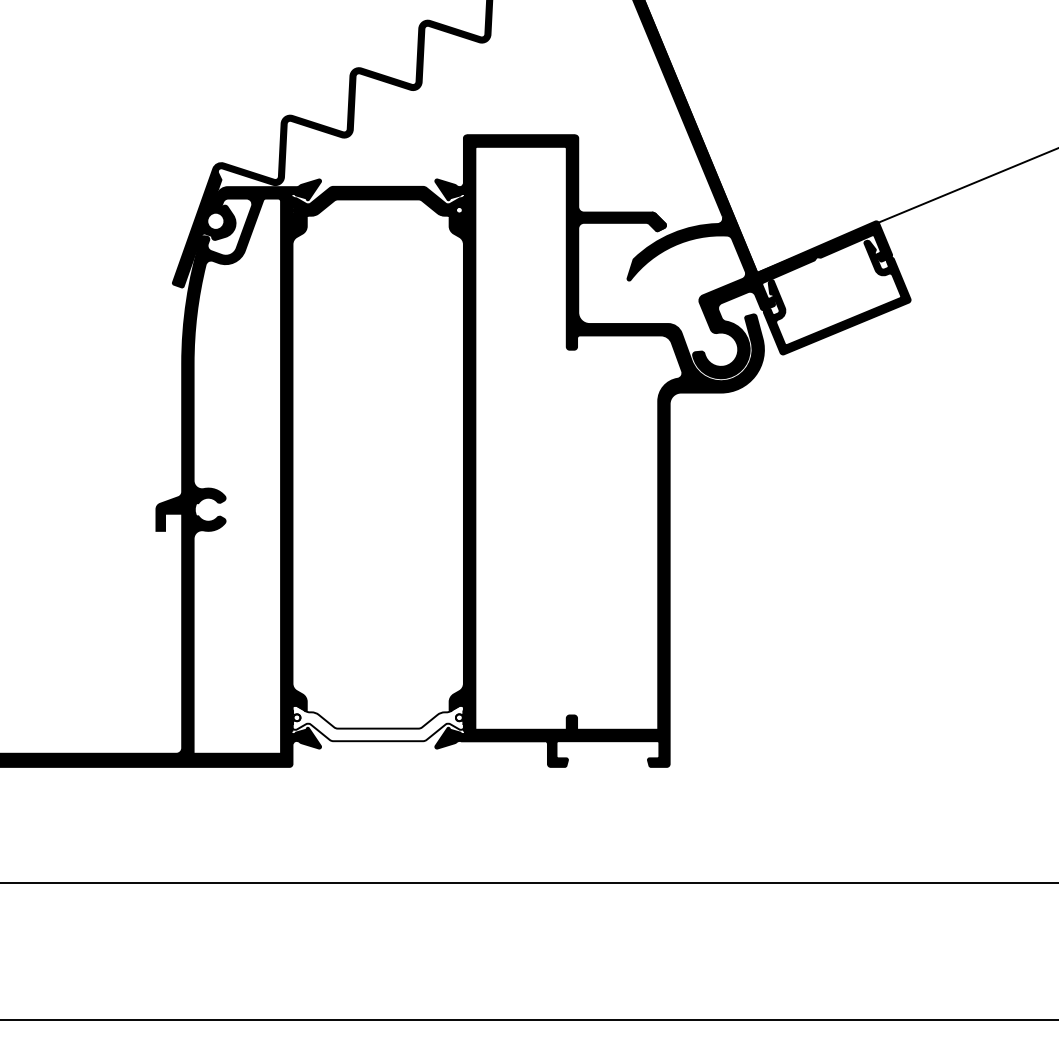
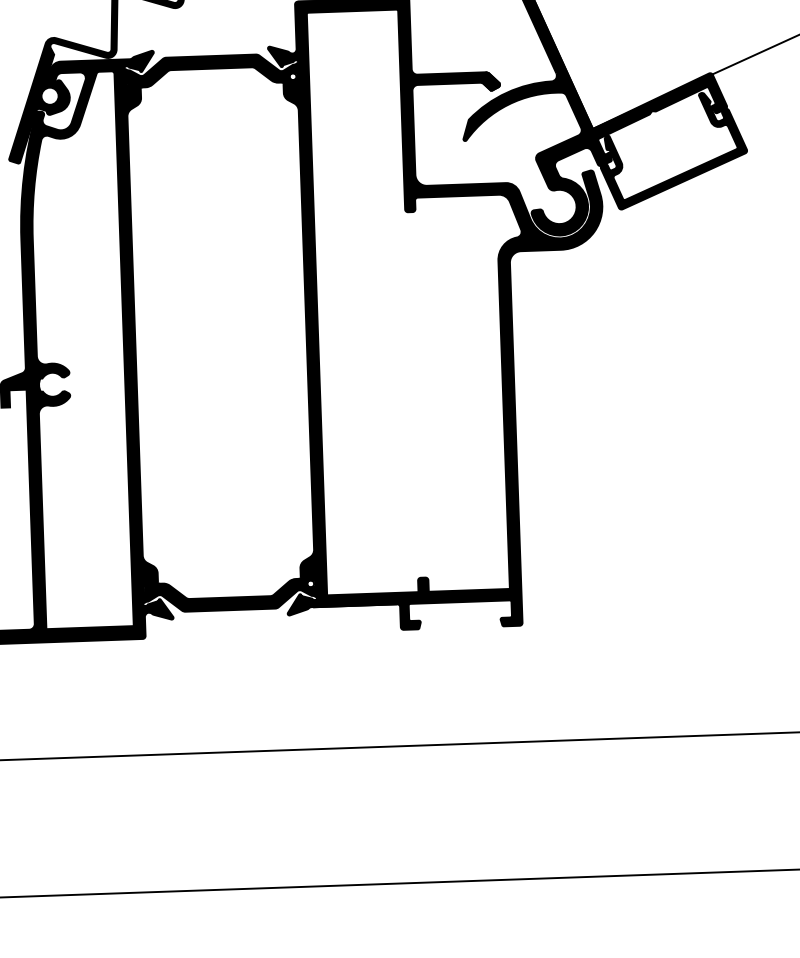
fill: (377, 722) -> (229, 591), added

